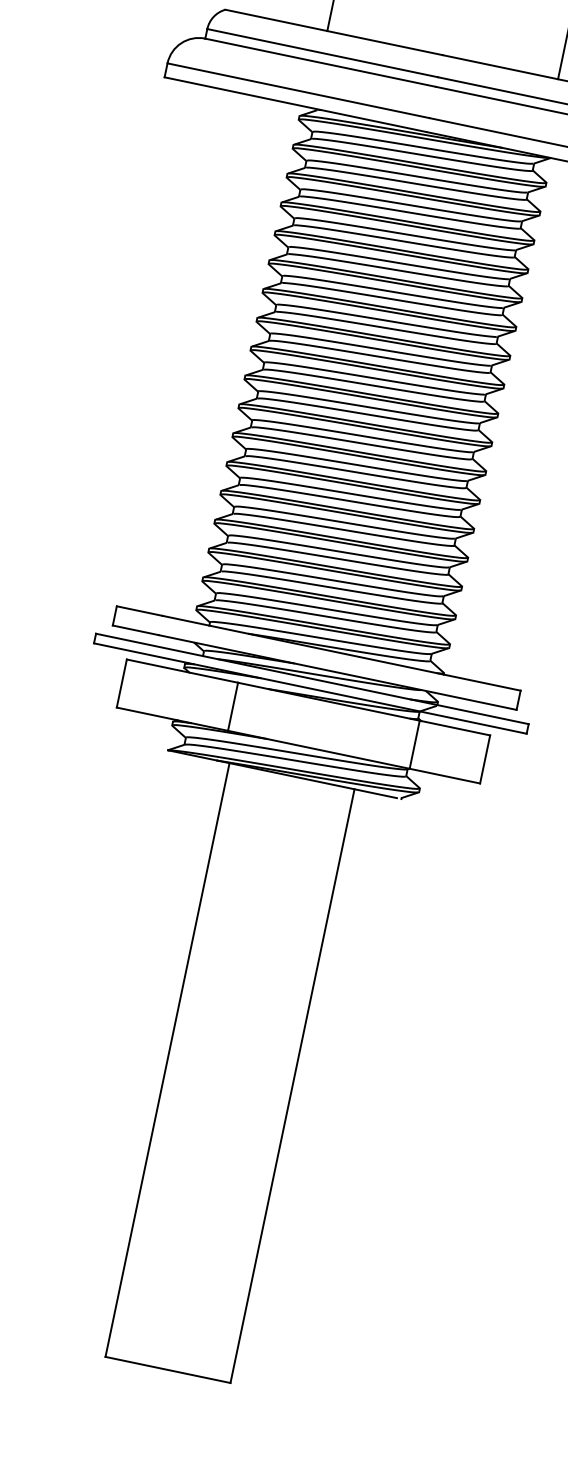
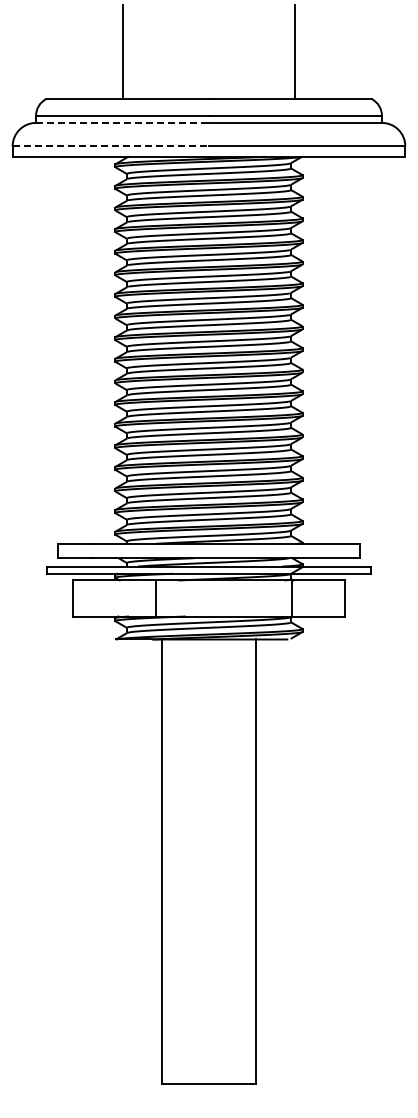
line: (322, 62) -> (123, 122), solid -> dashed
line: (299, 91) -> (111, 146), solid -> dashed

